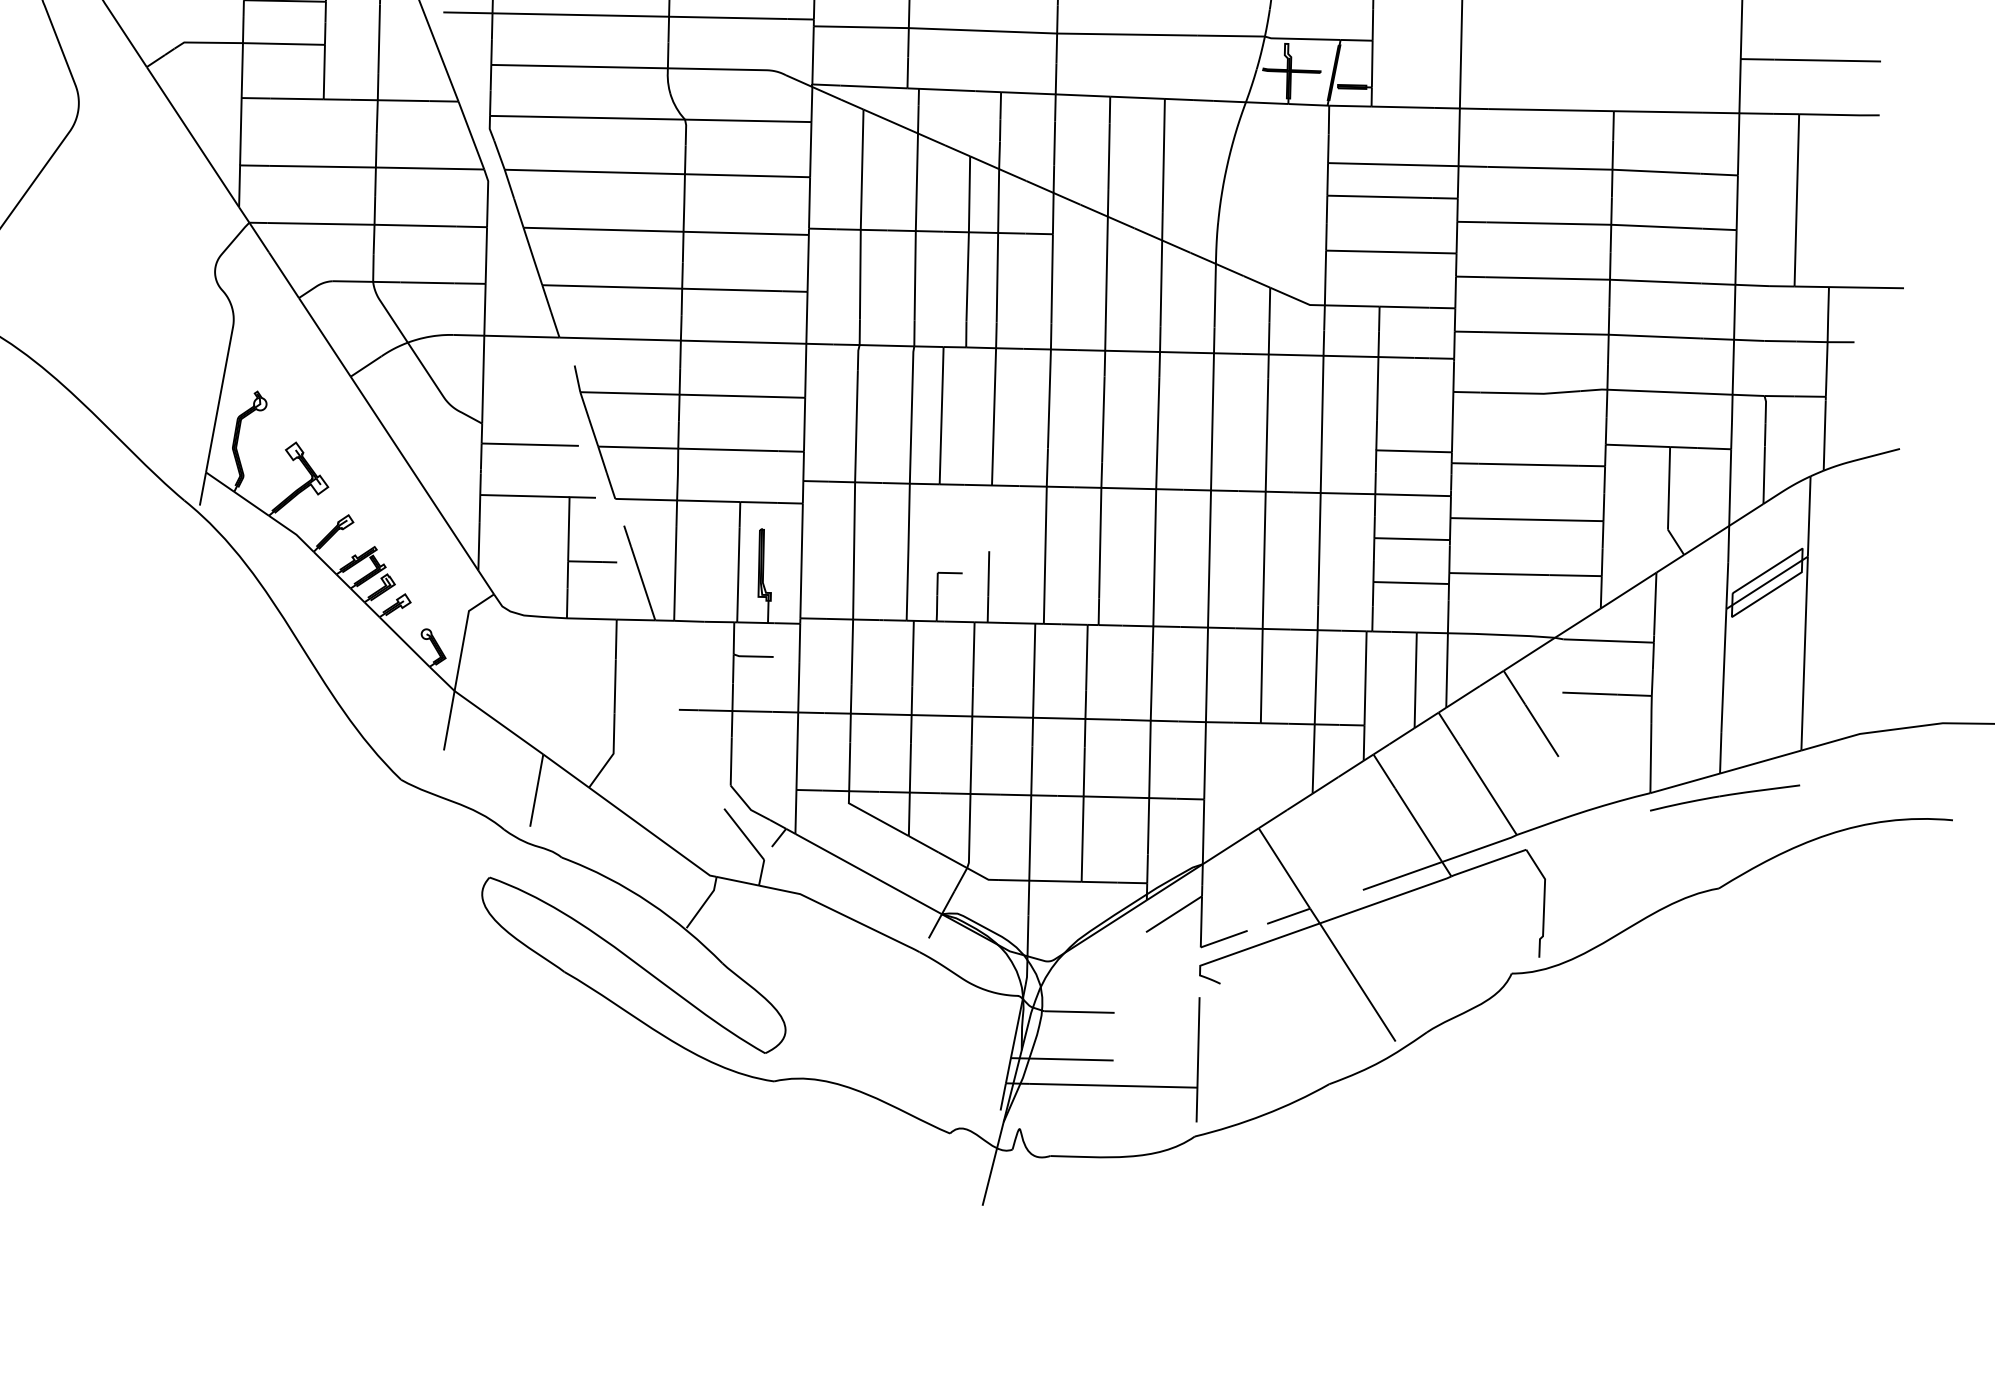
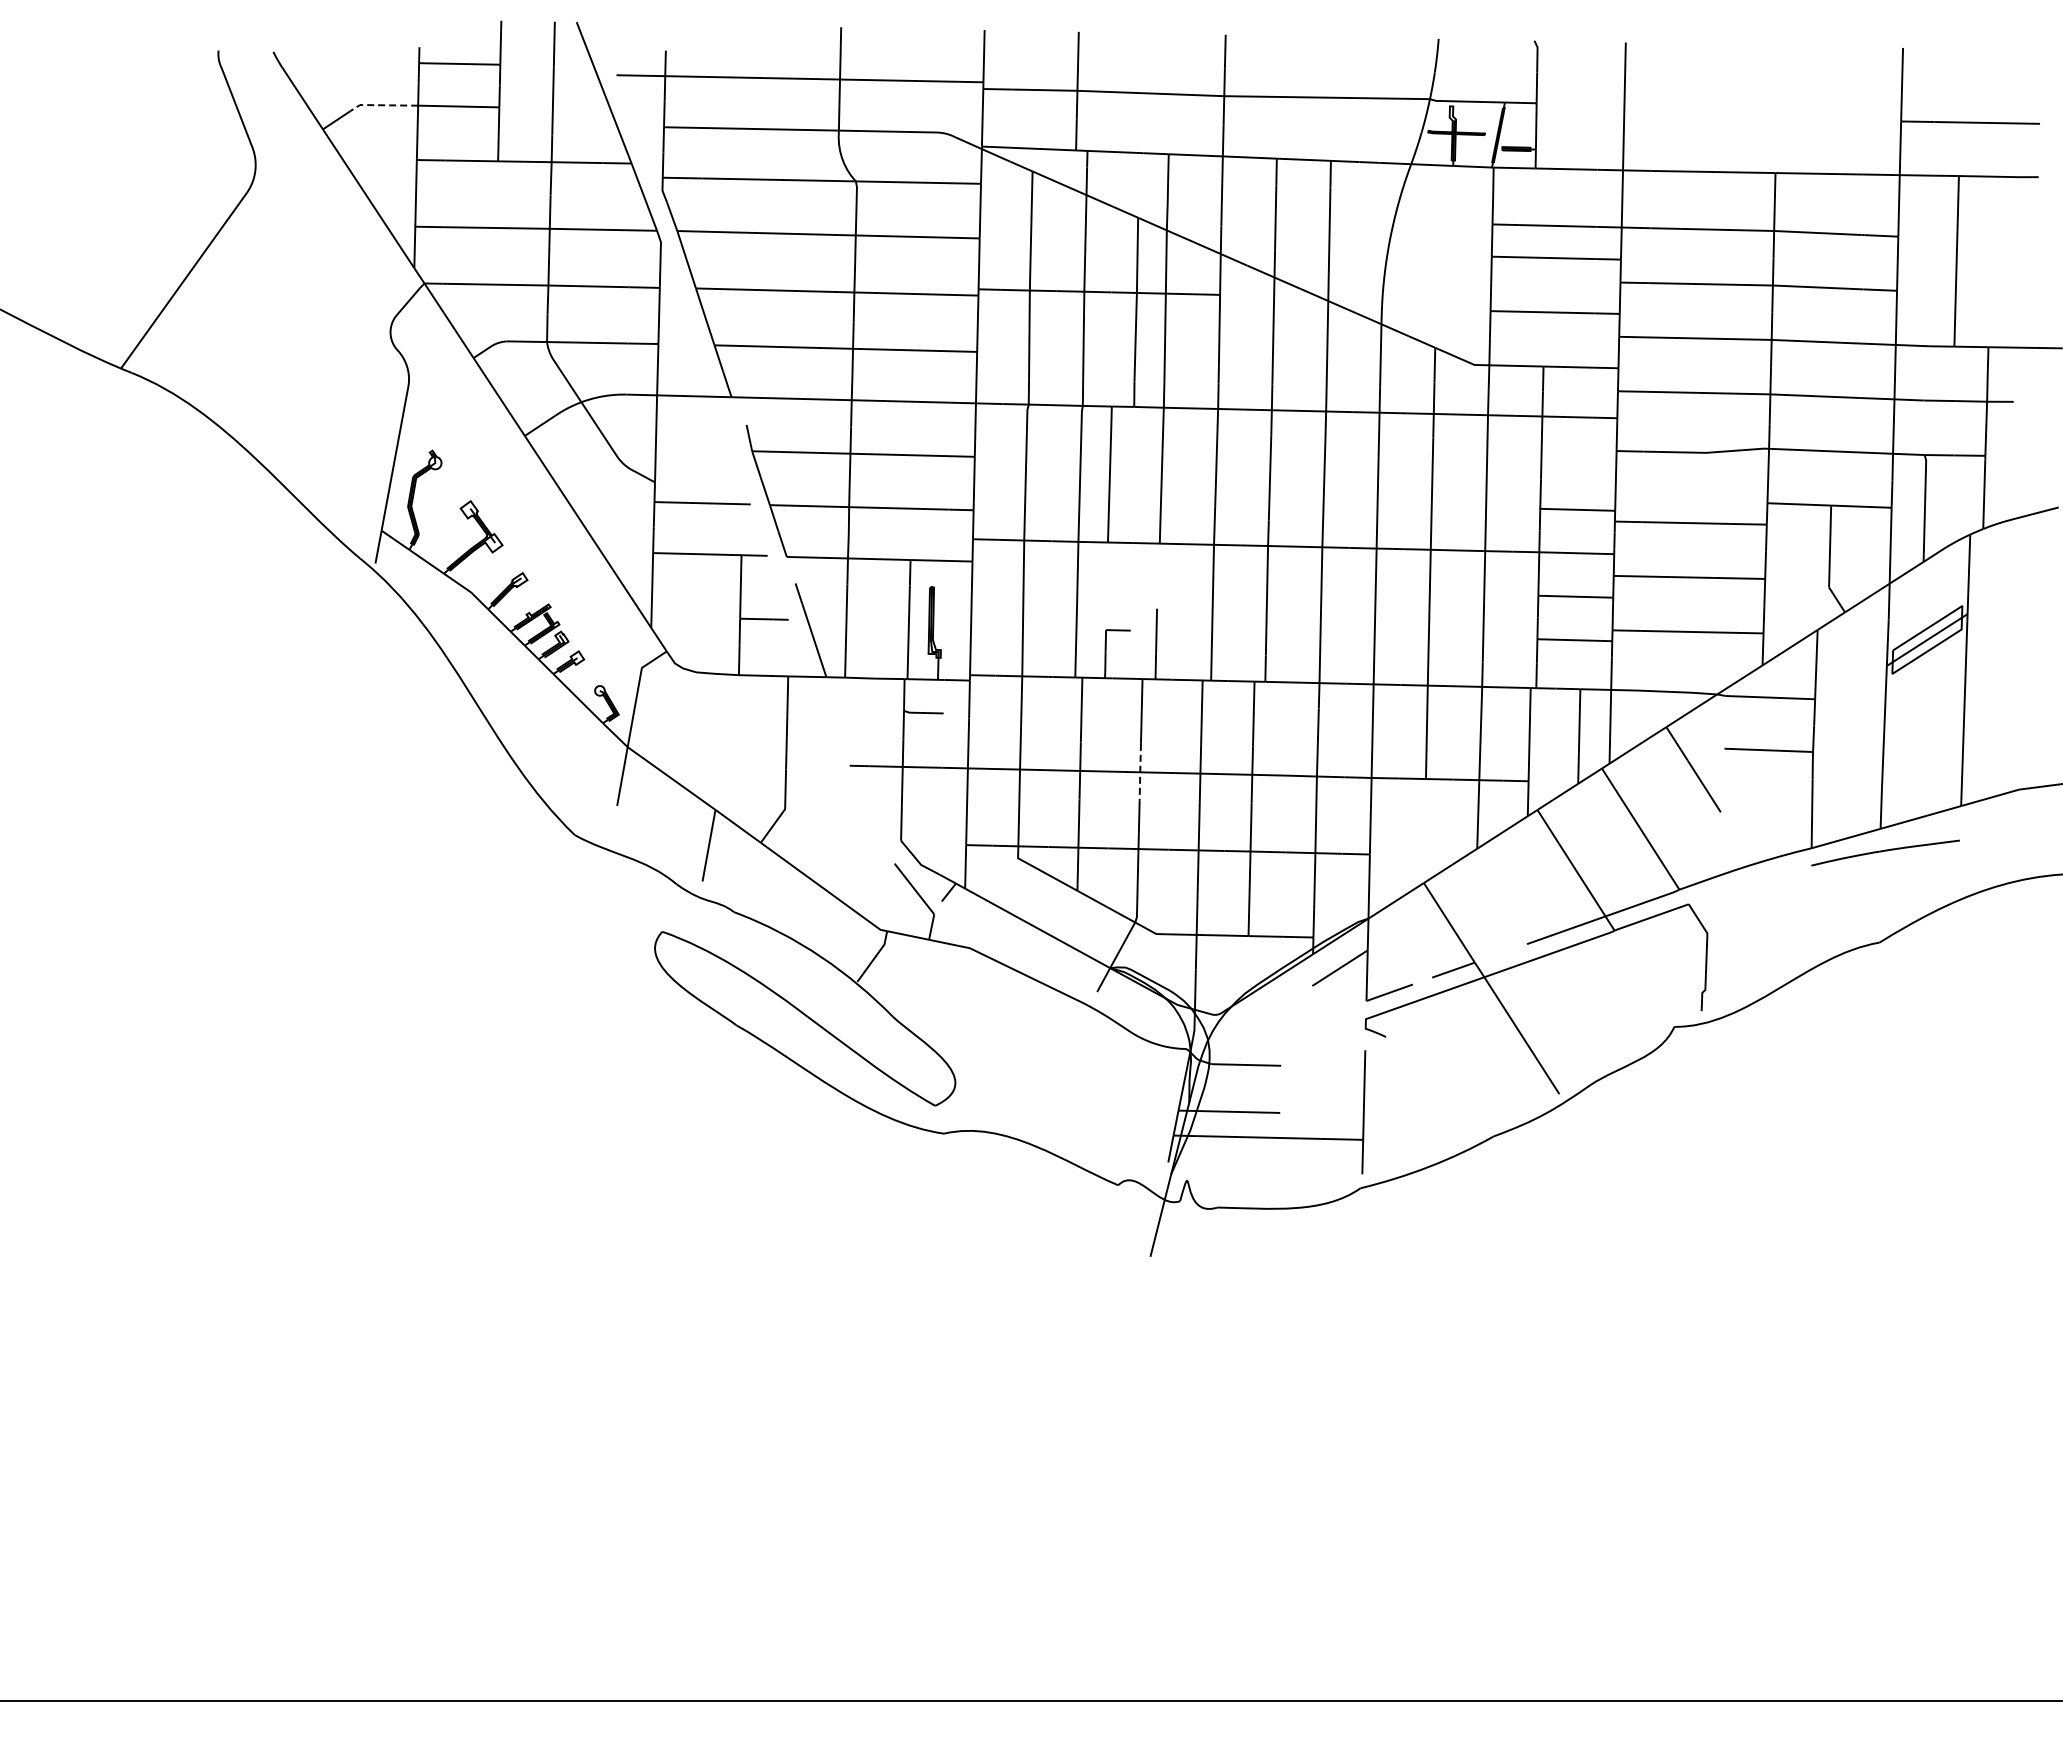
line: (206, 42) -> (382, 105), solid -> dashed
line: (972, 716) -> (1140, 772), solid -> dashed

